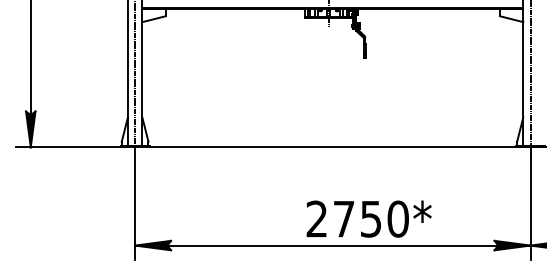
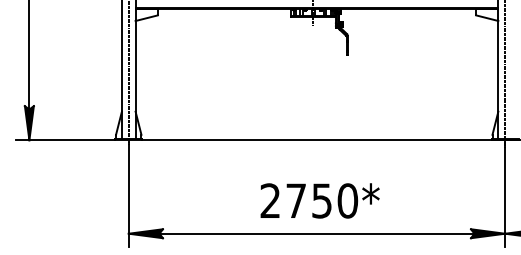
text: (368, 218) -> (319, 200), moved

